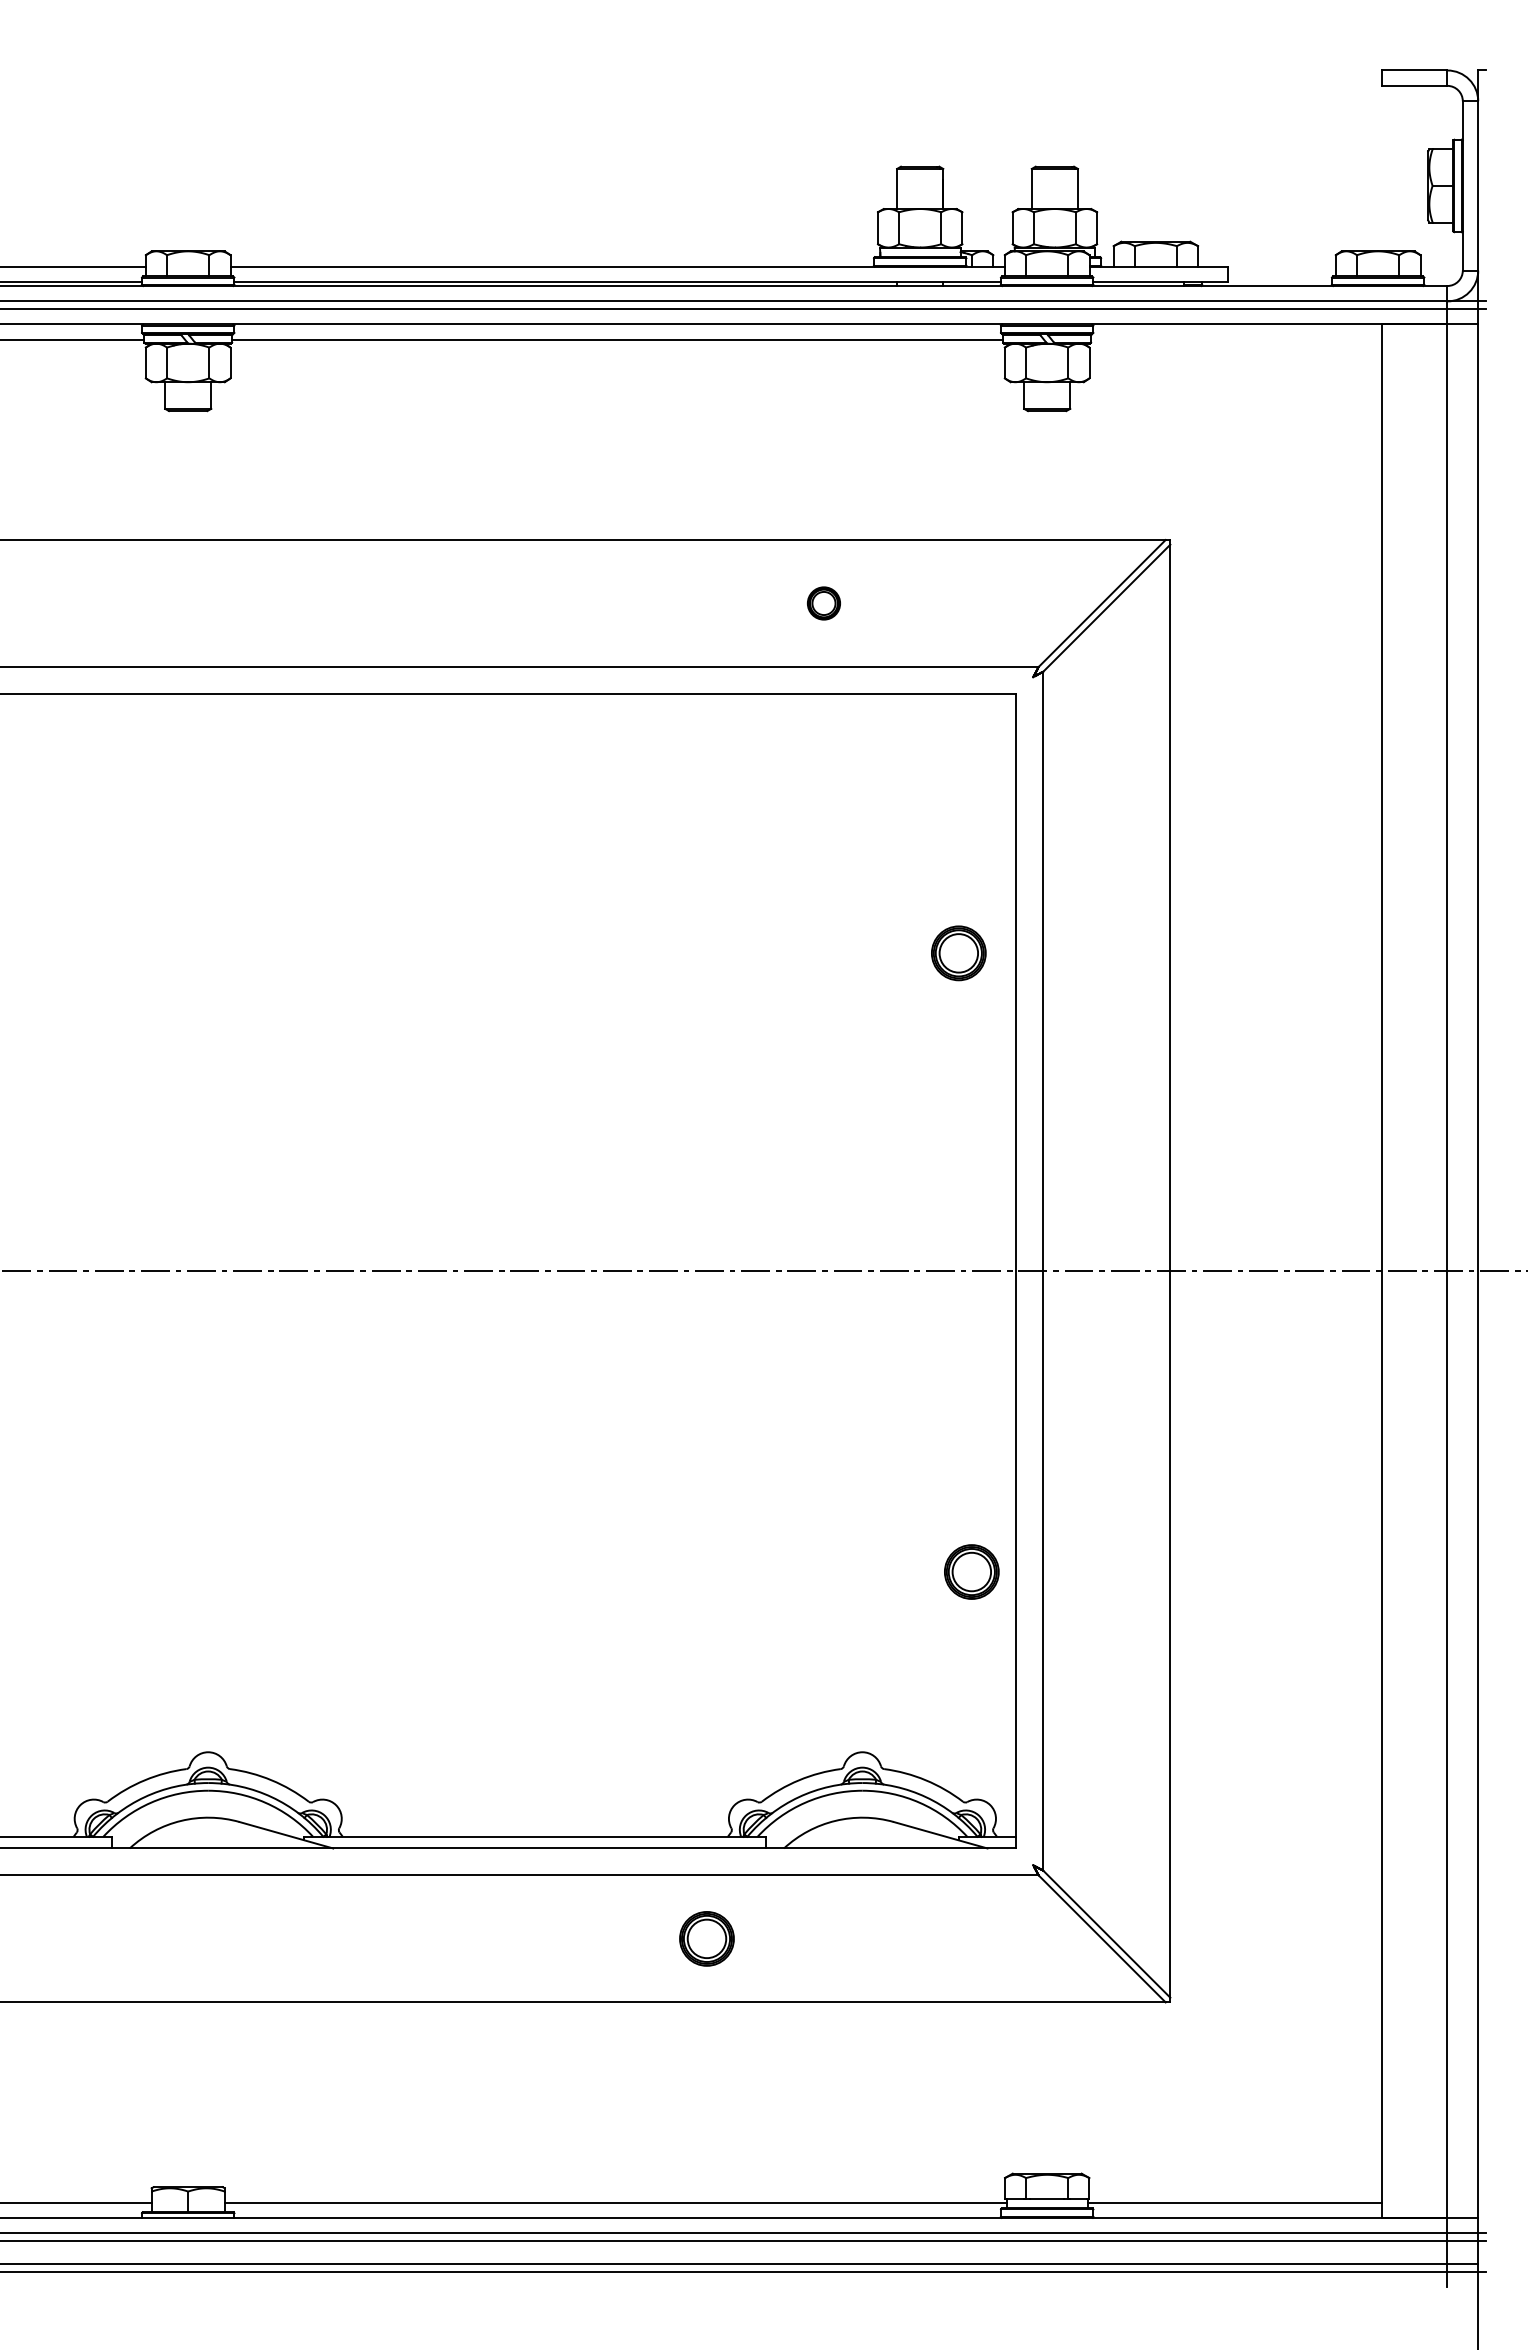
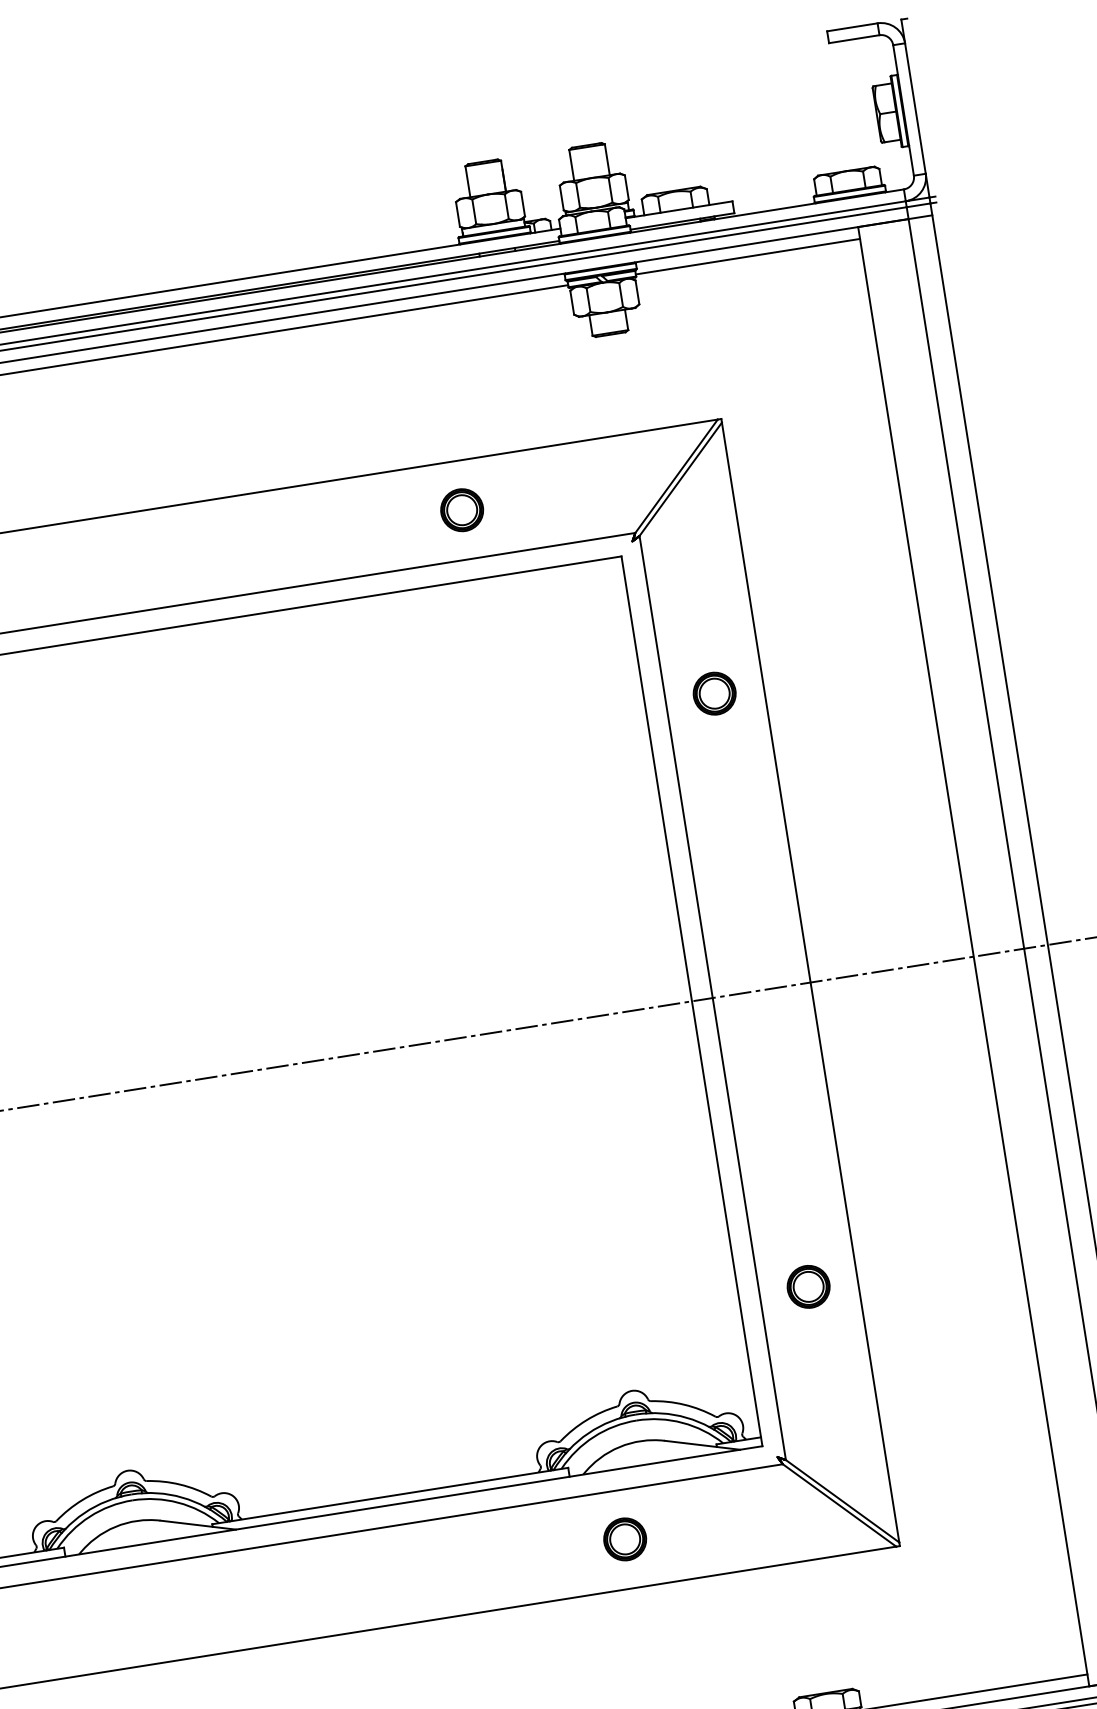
line: (1236, 339) -> (747, 256), added
part: (823, 603) -> (461, 510), size x1.67
part: (958, 953) -> (714, 693), moved
part: (971, 1571) -> (808, 1286), moved
part: (706, 1938) -> (624, 1539), moved

